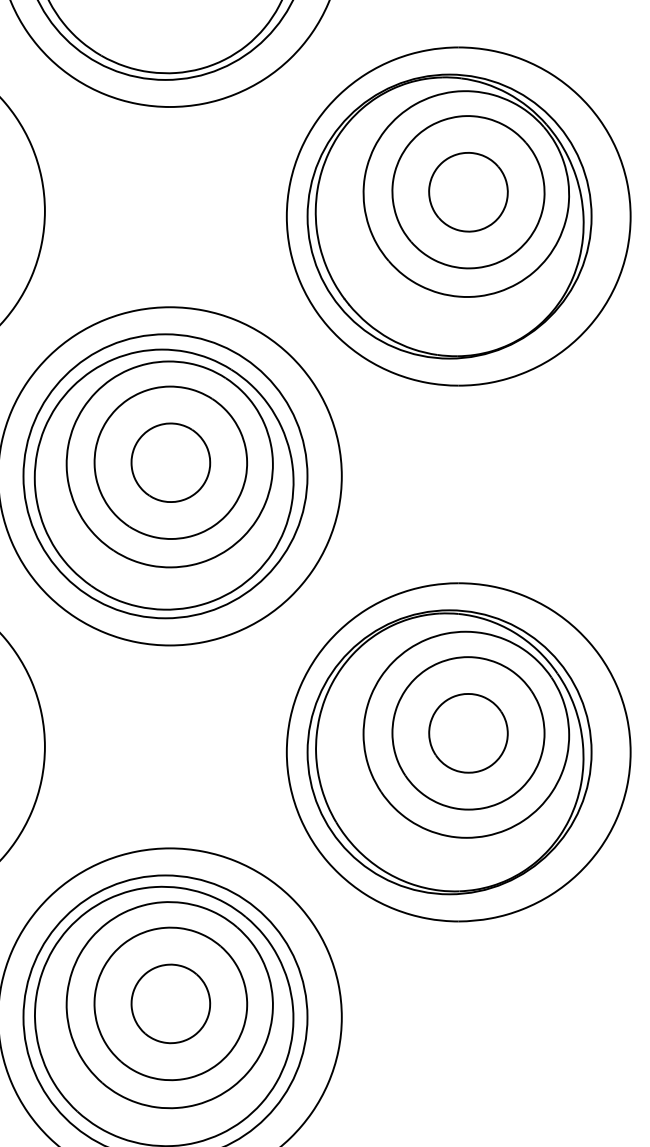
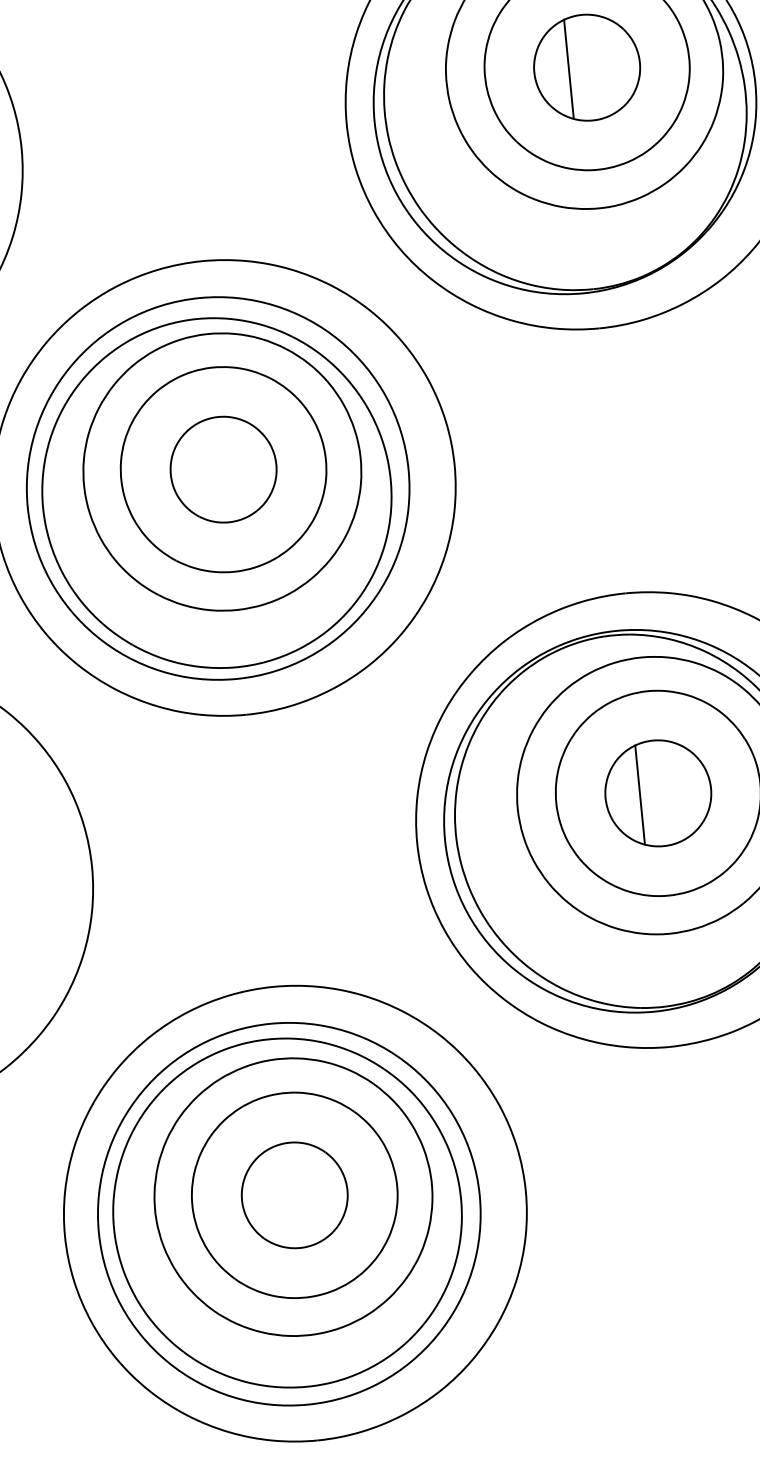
line: (454, 192) -> (568, 69), added
line: (454, 733) -> (639, 795), added

